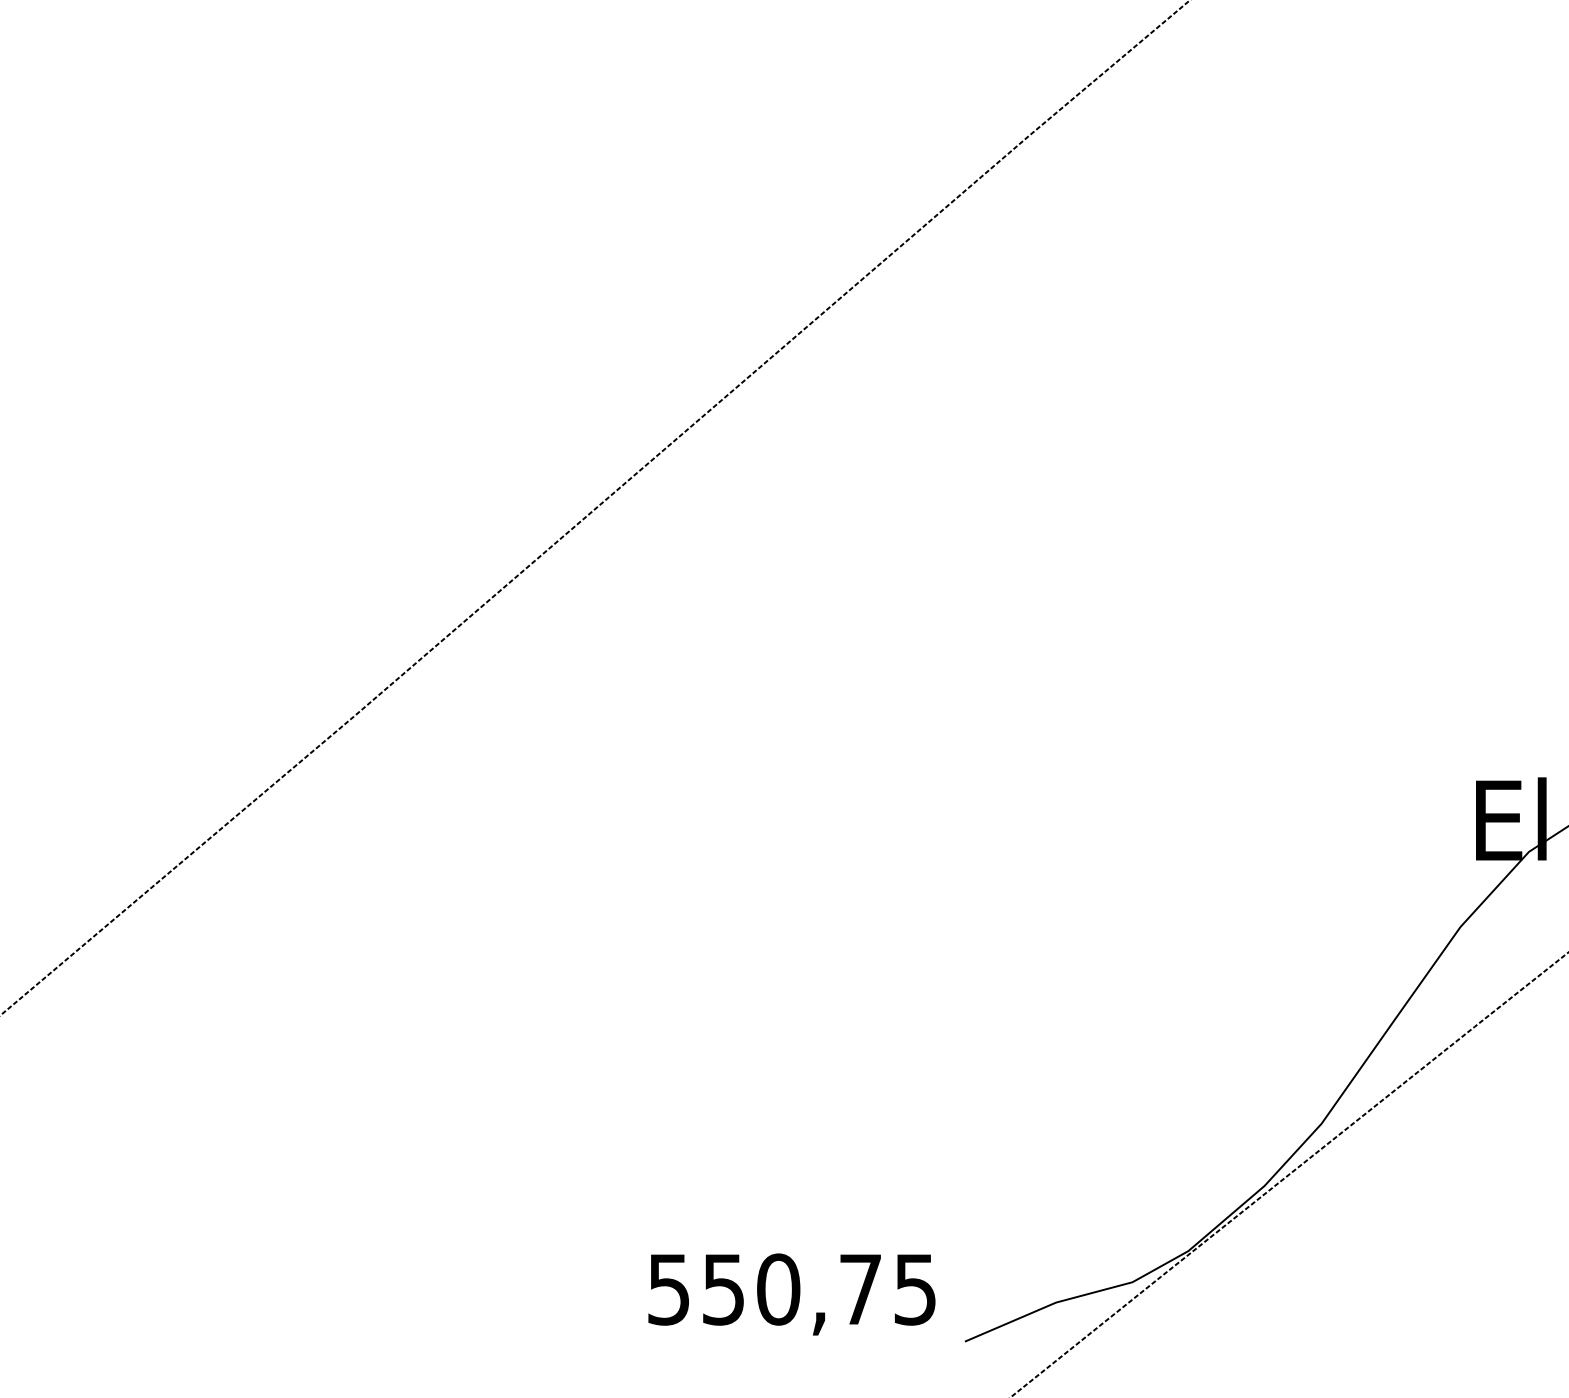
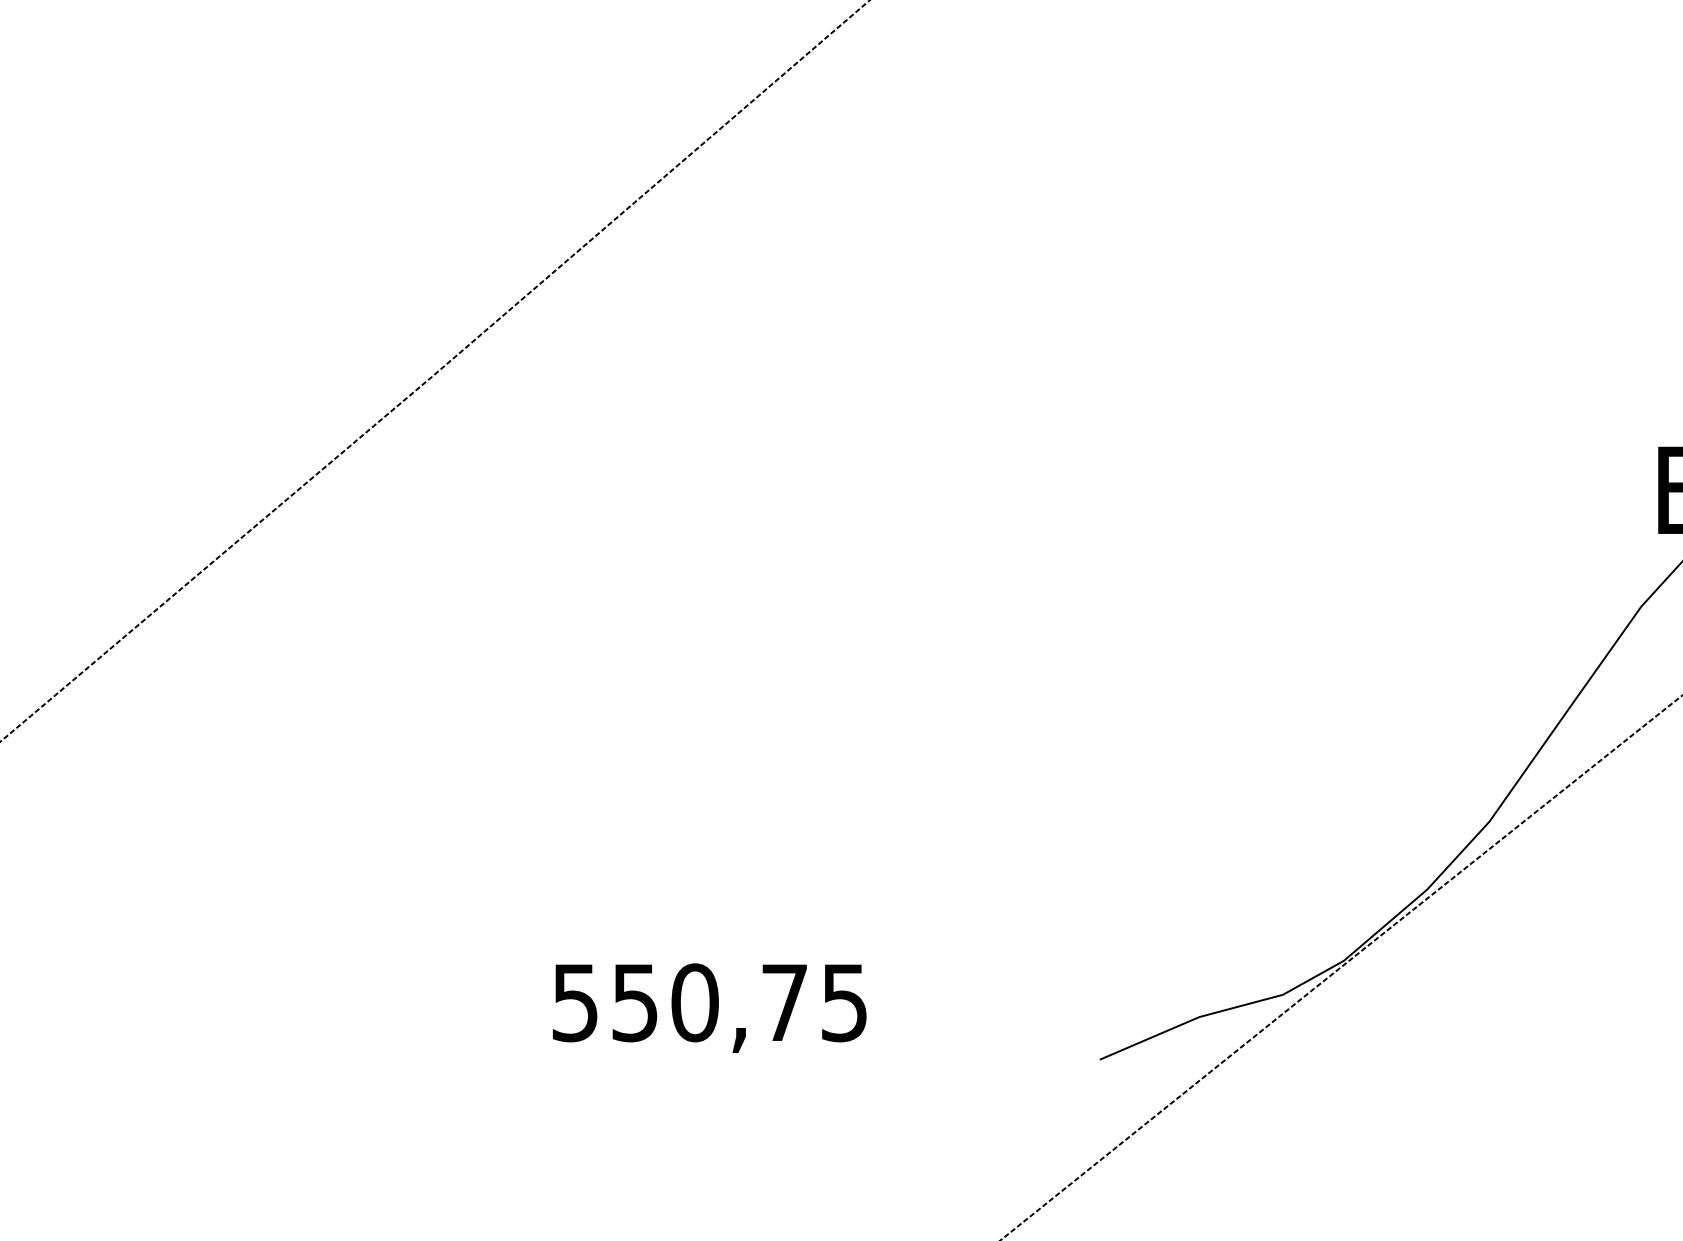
text: (791, 1294) -> (709, 1008), moved

